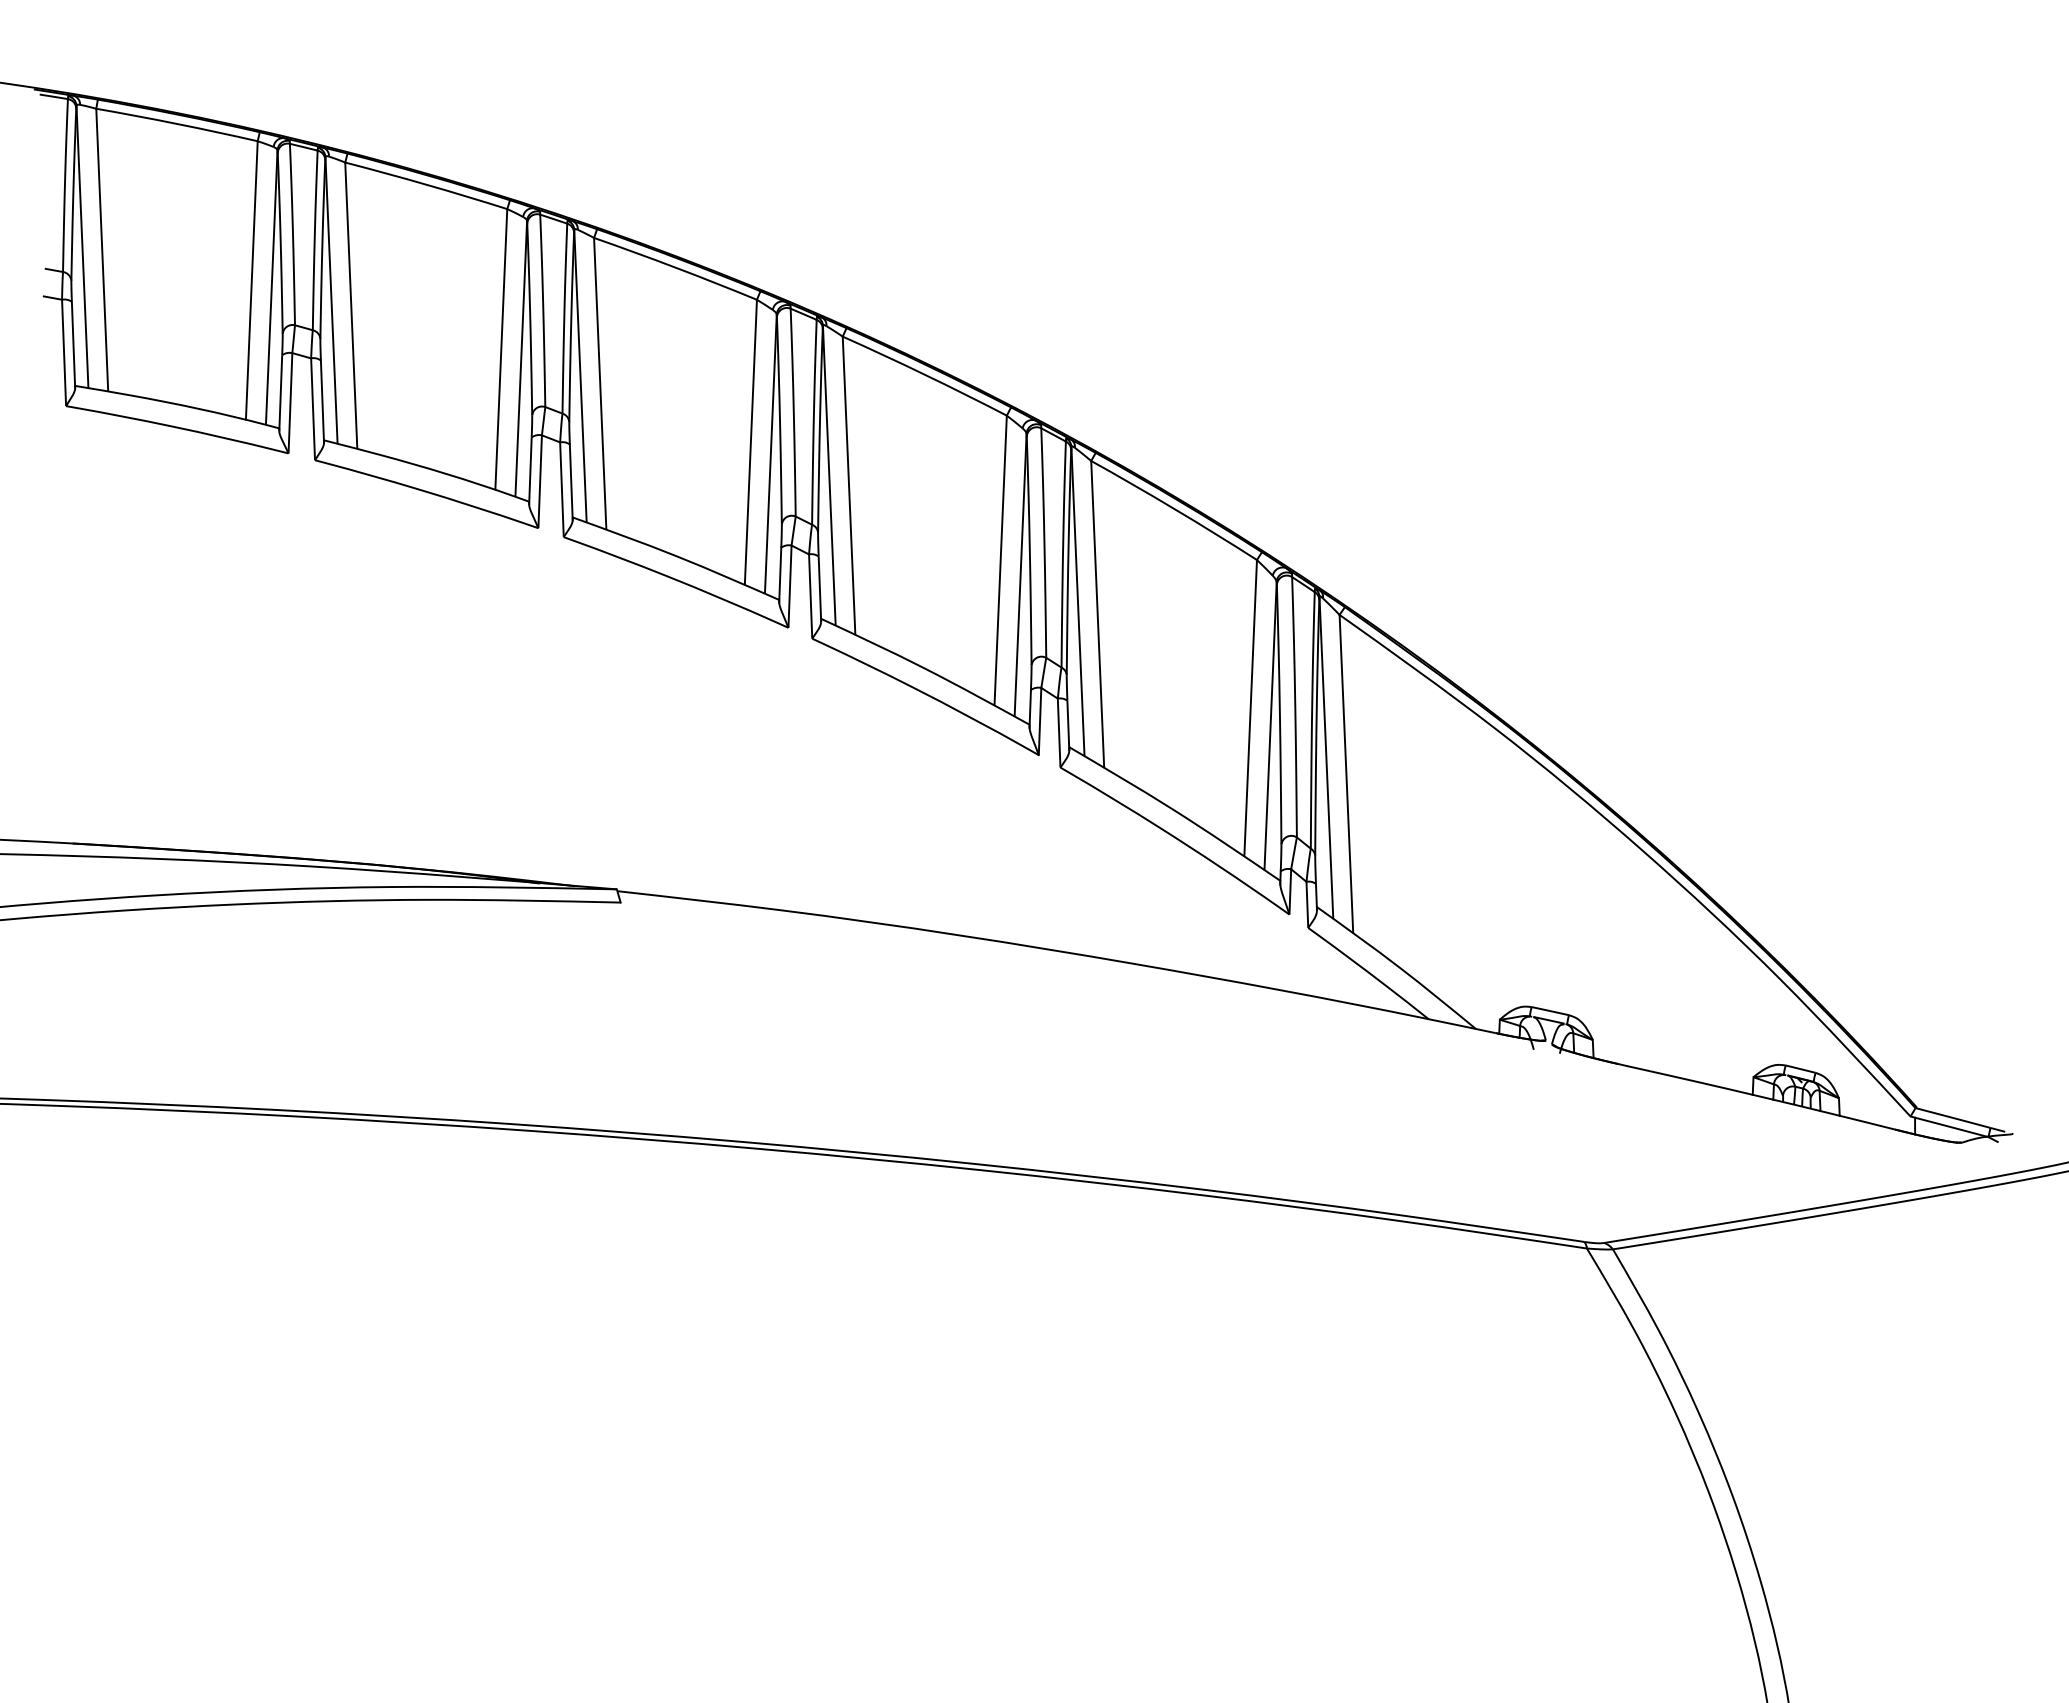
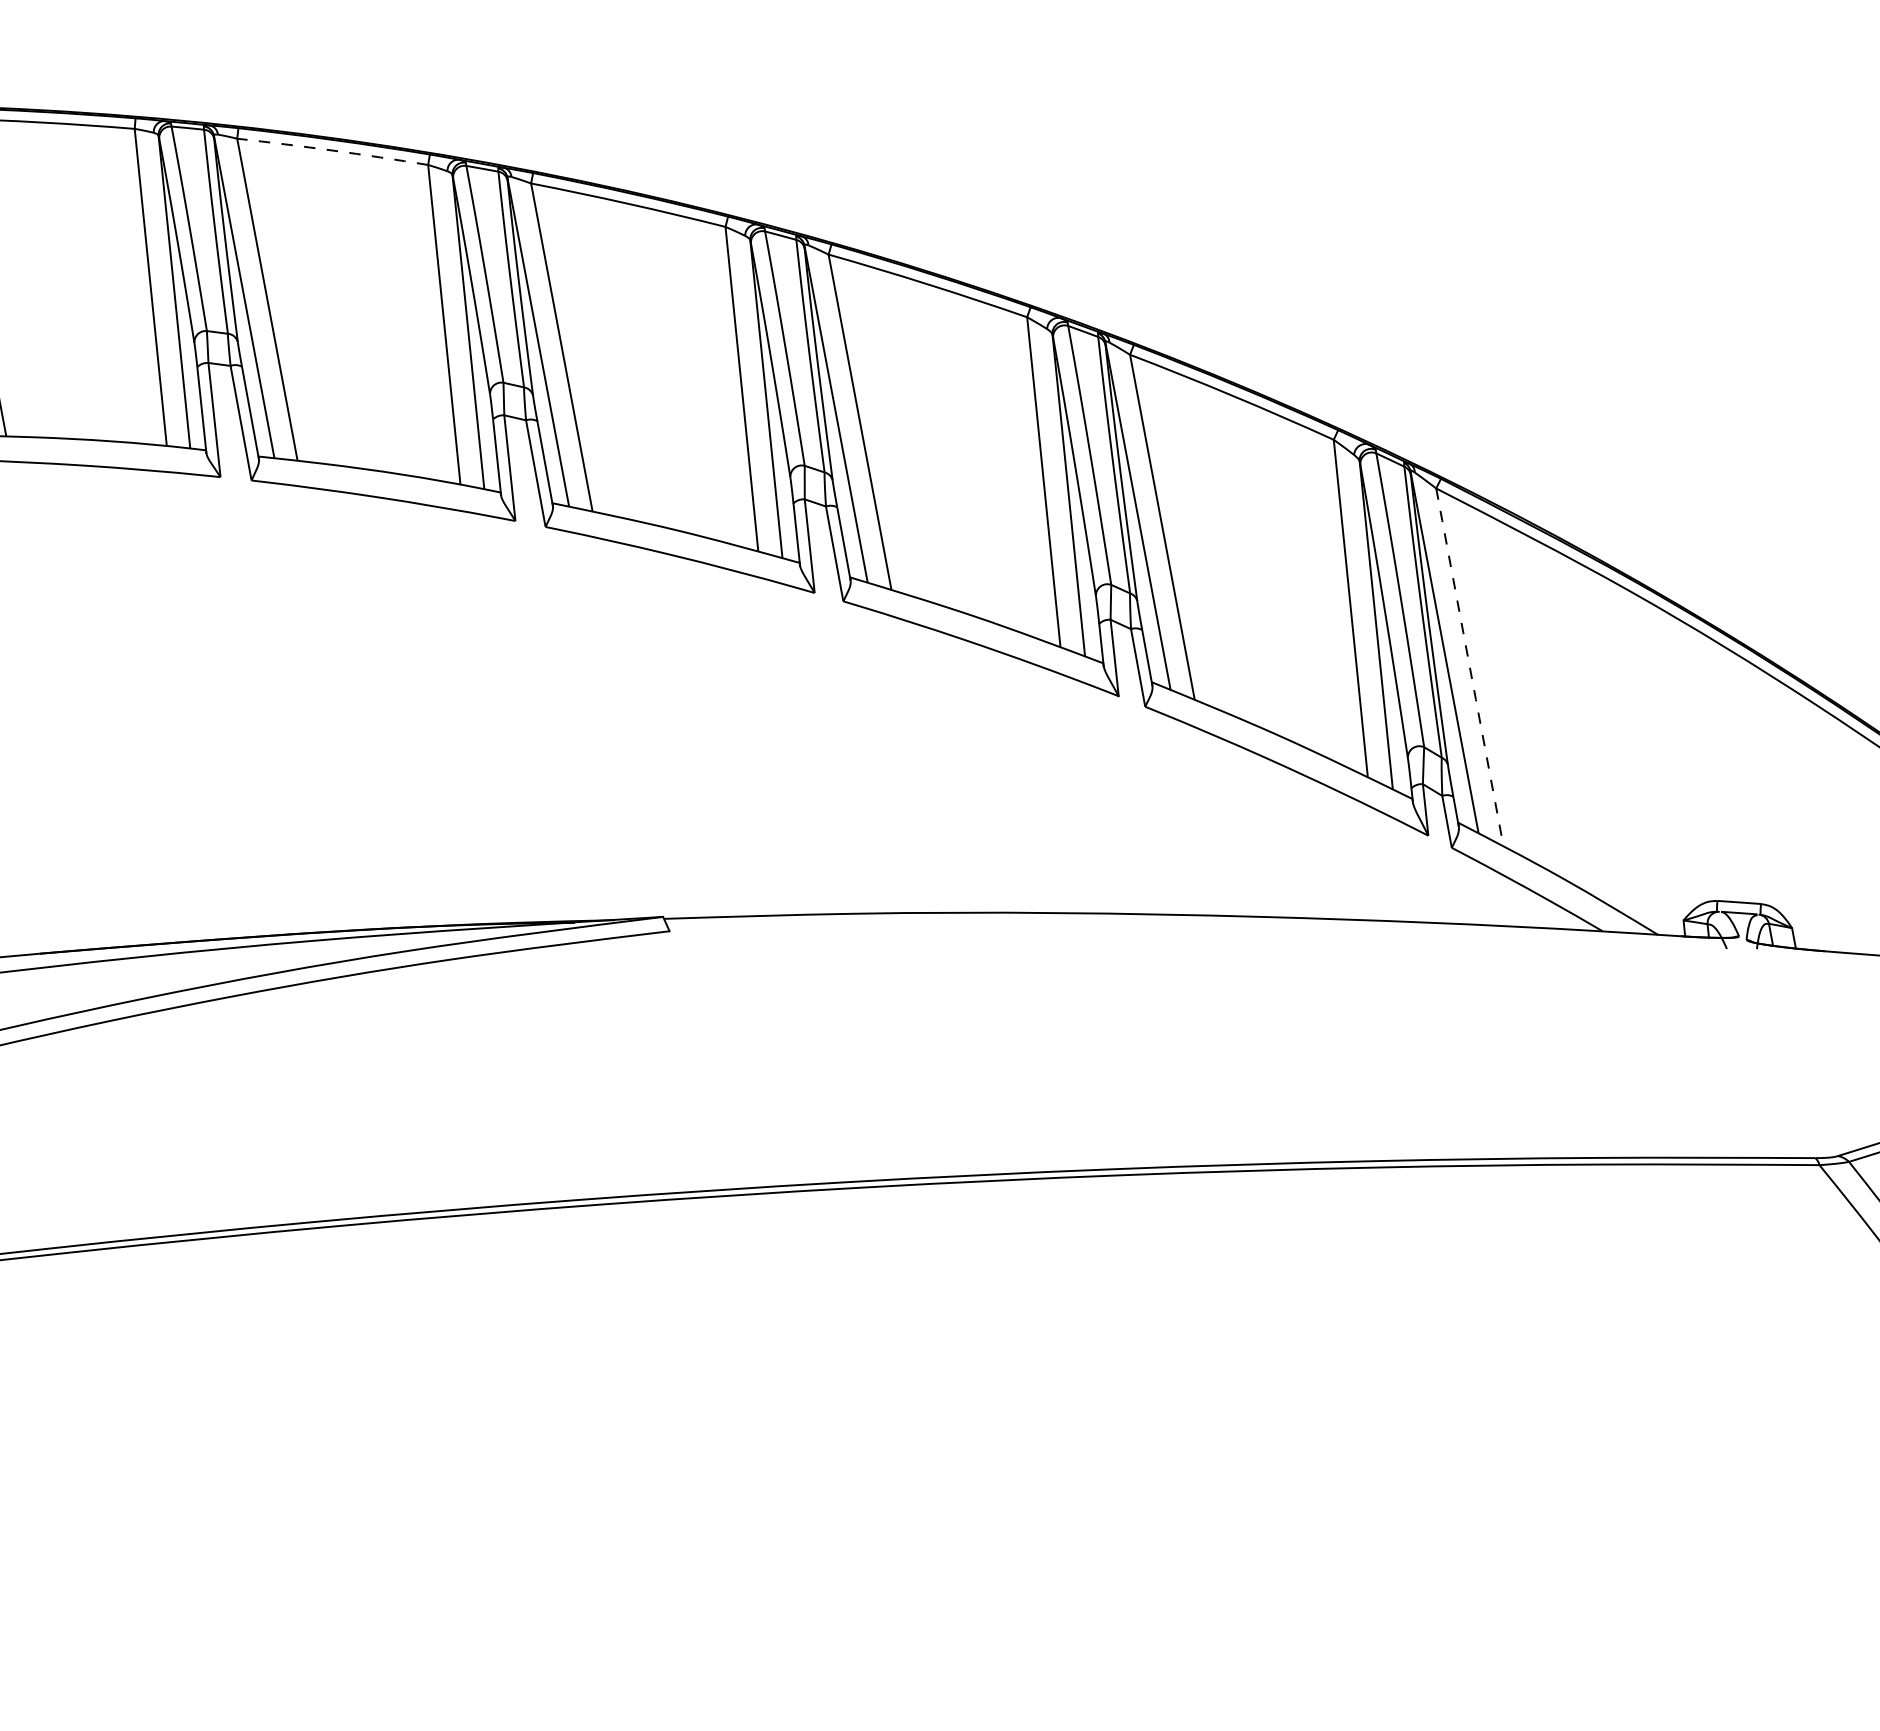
arc: (426, 184) -> (332, 150), solid -> dashed
line: (1346, 774) -> (1470, 667), solid -> dashed

